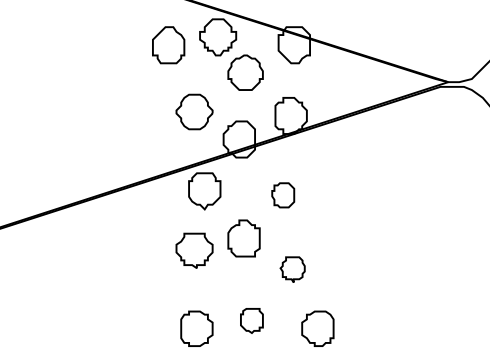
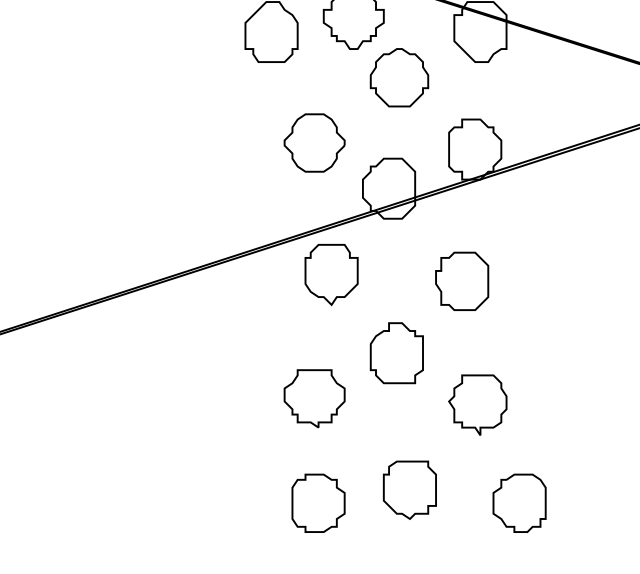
part: (282, 195) -> (460, 281), size x1.43
part: (194, 250) -> (314, 398), moved
part: (292, 269) -> (477, 404), size x1.43
part: (251, 320) -> (409, 489), size x1.43

